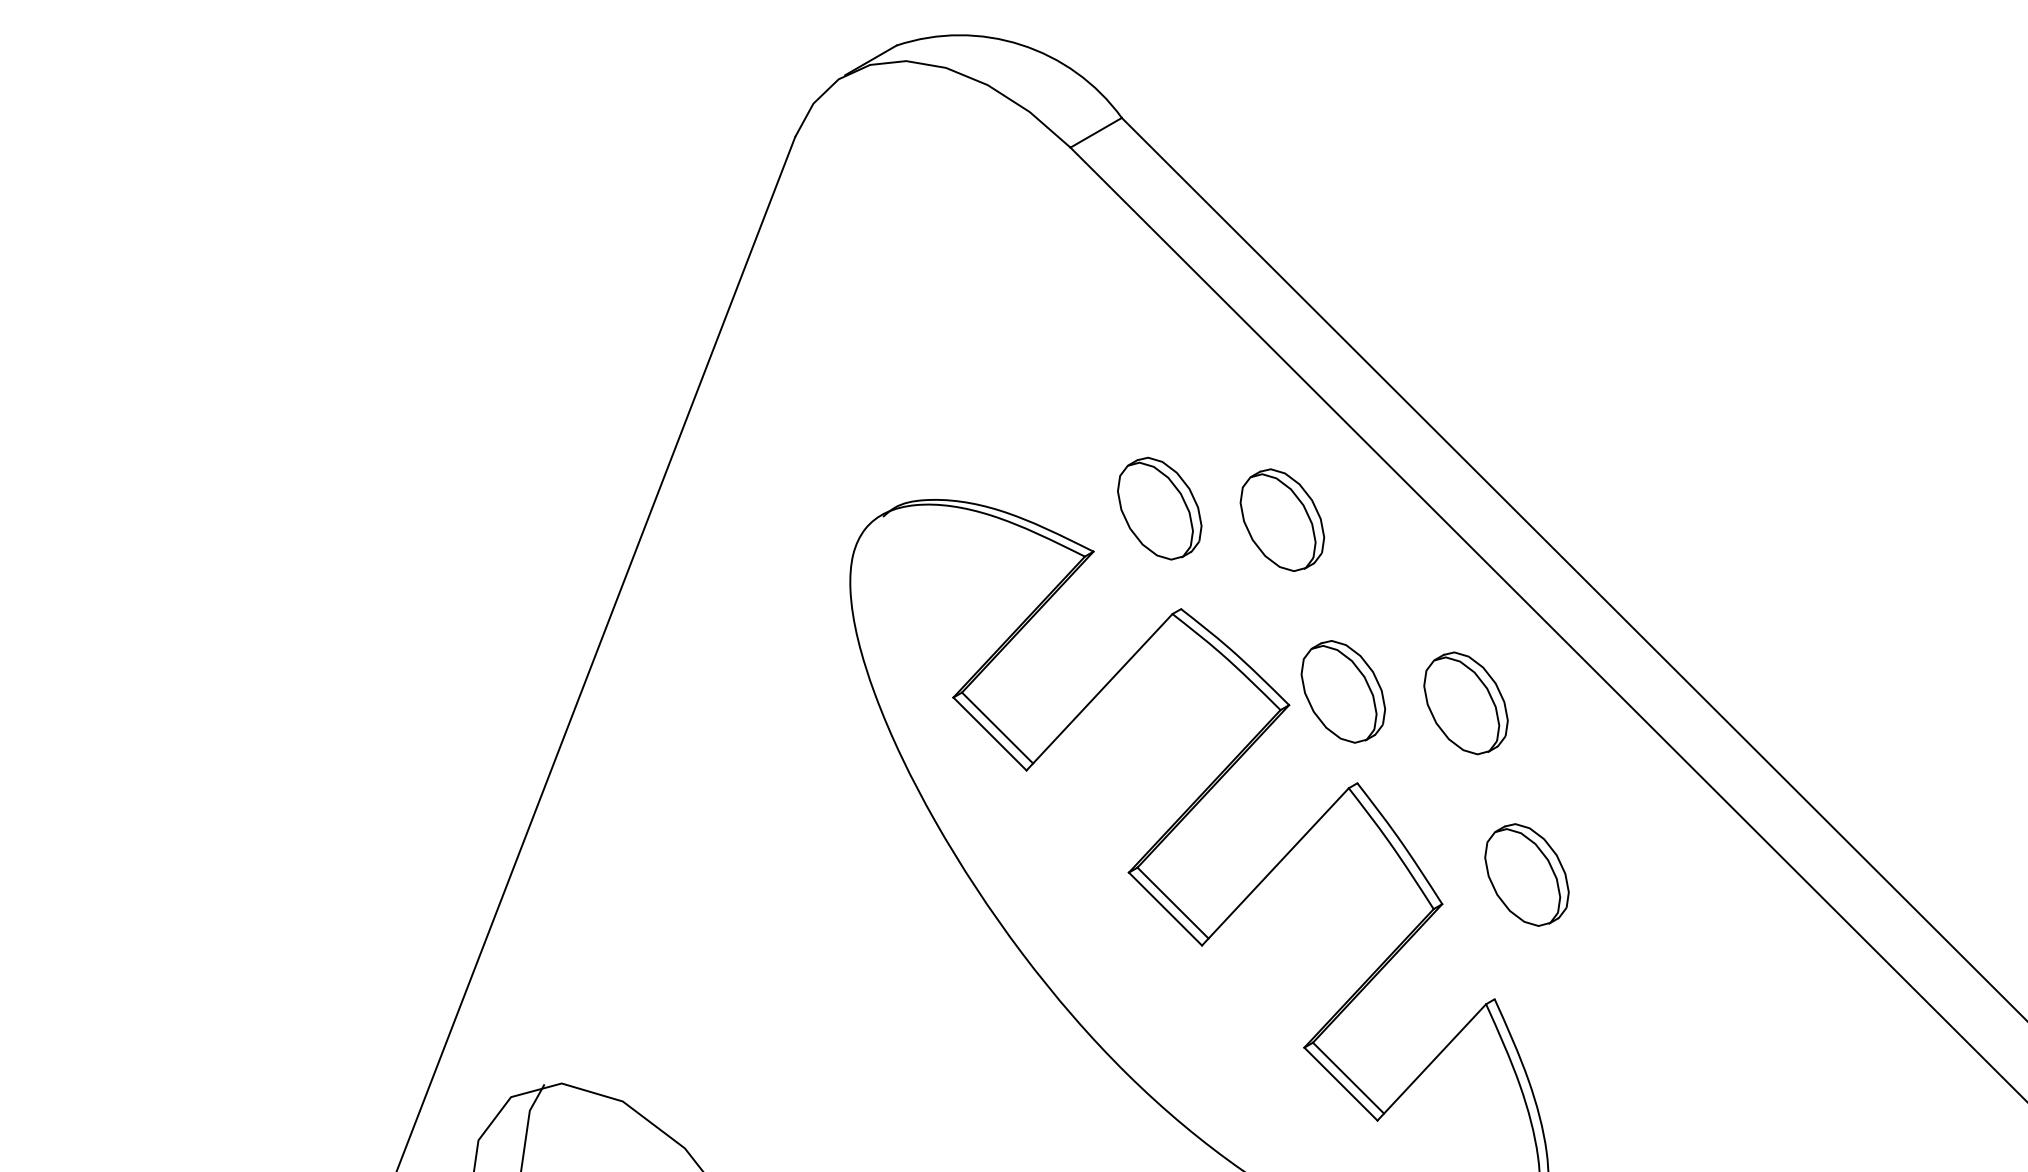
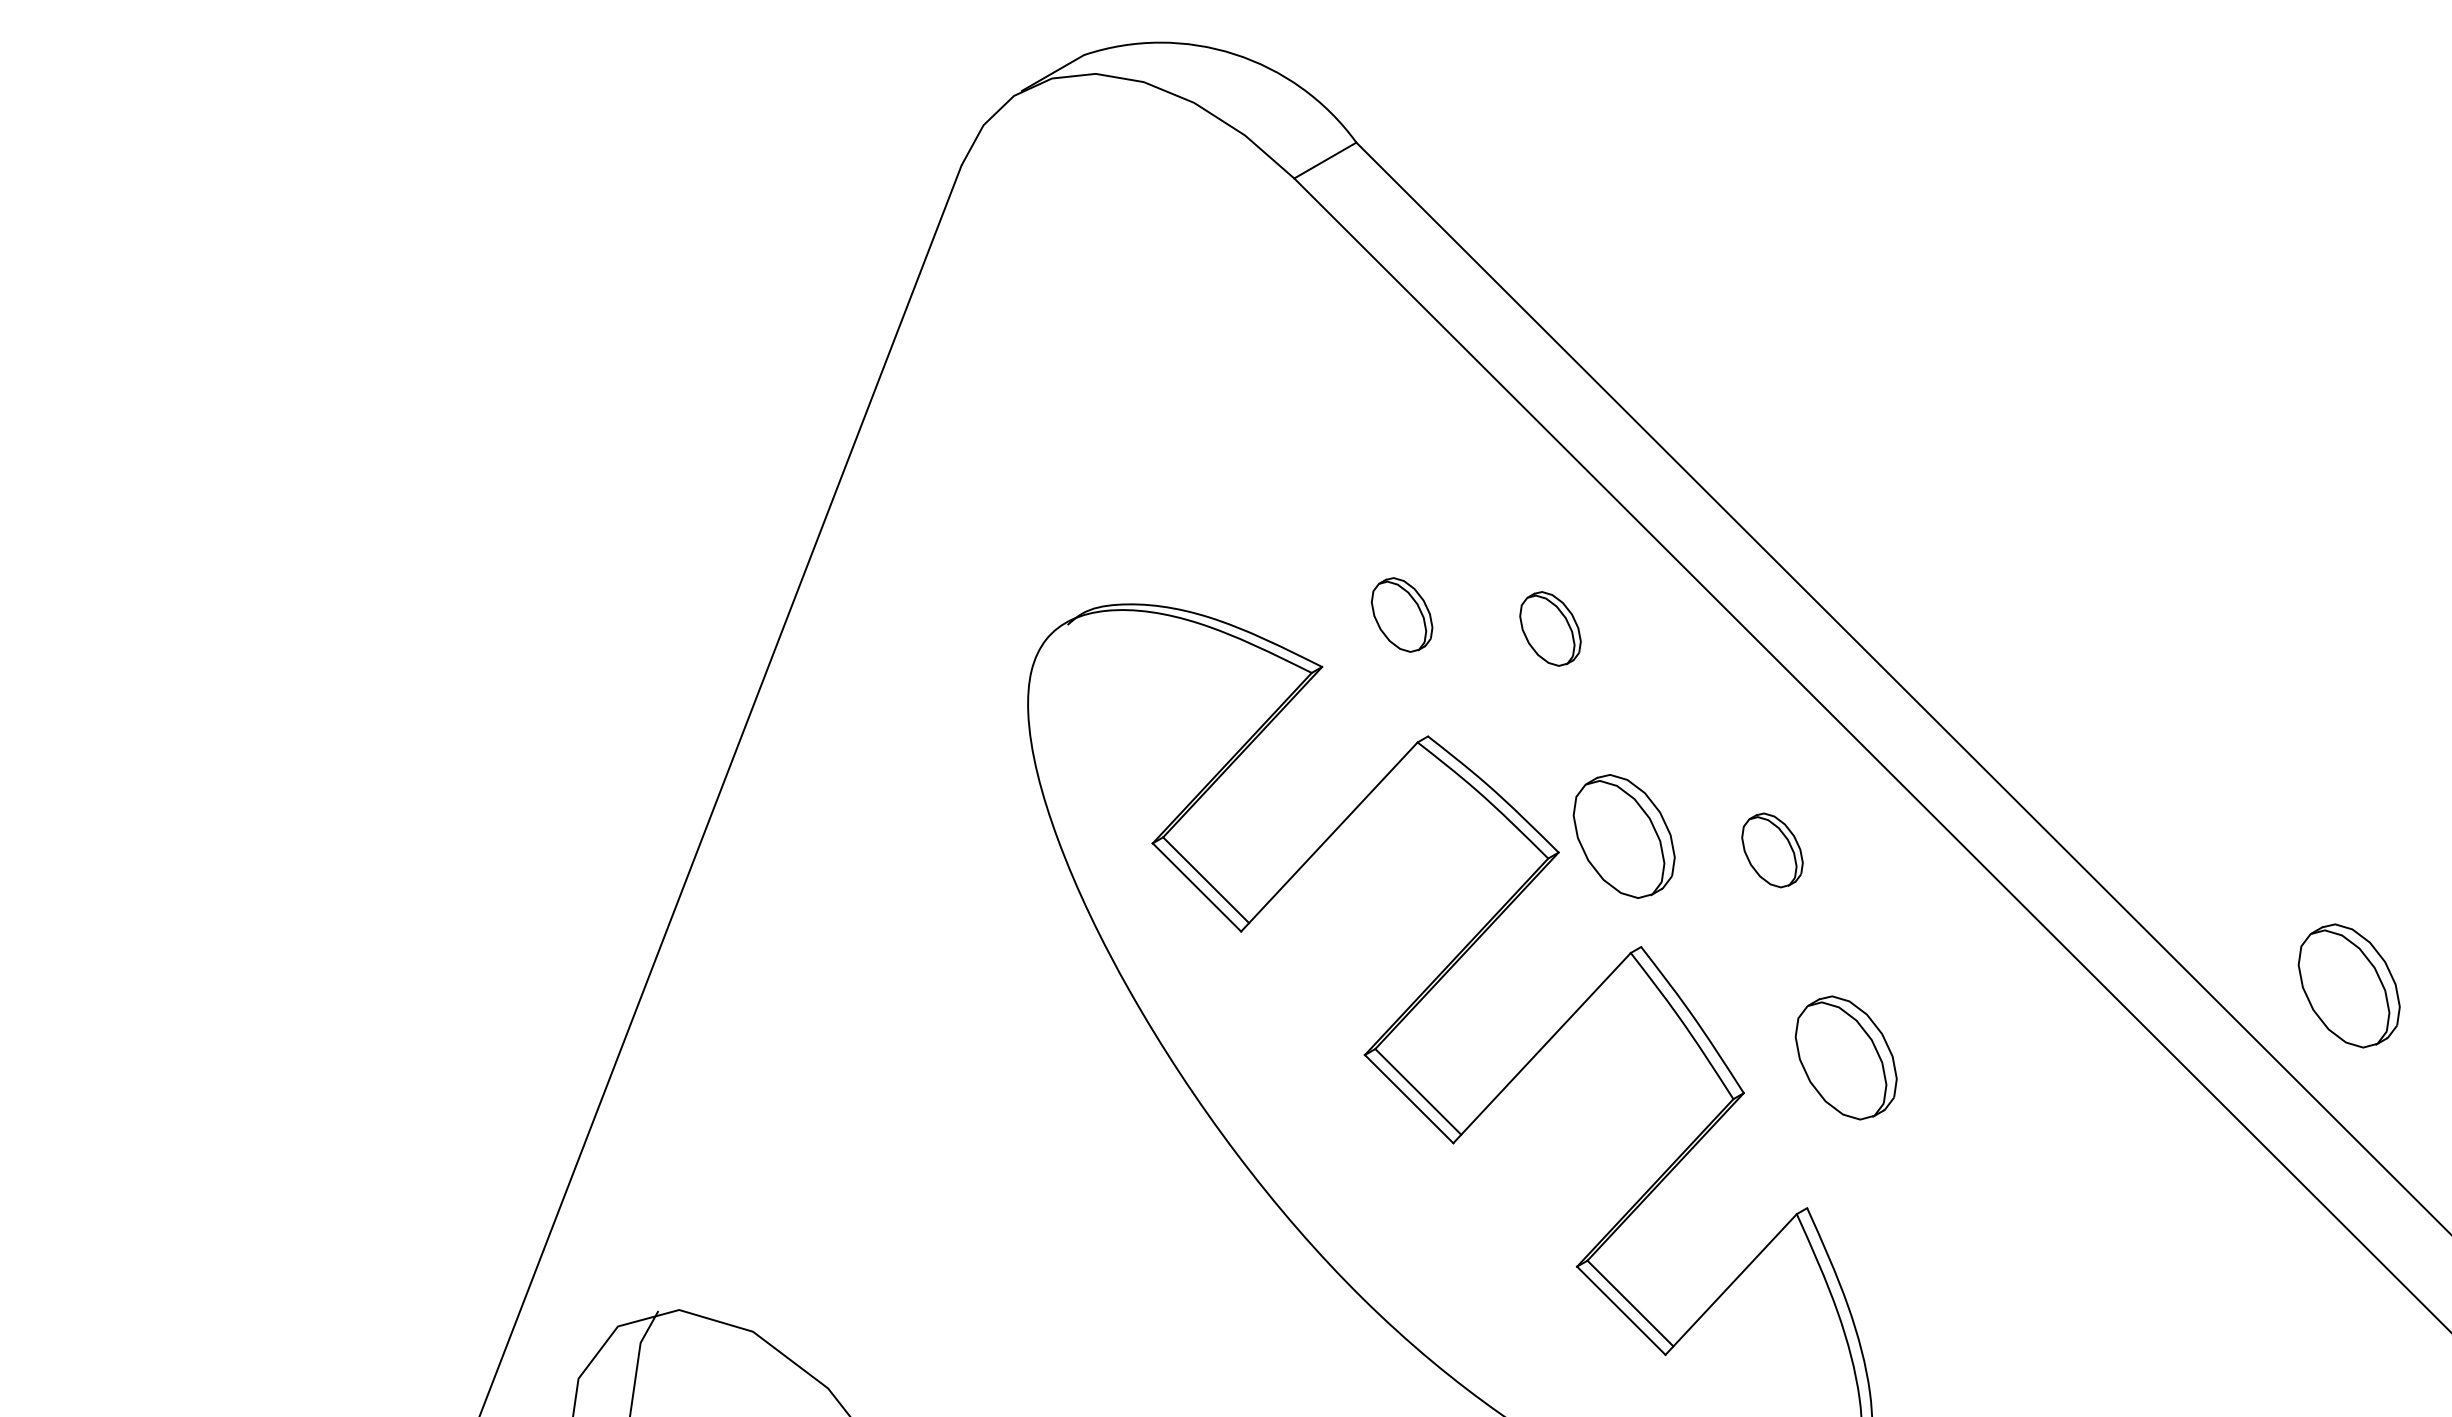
part: (1159, 508) -> (1401, 614), size x0.6
part: (1282, 519) -> (1550, 628), size x0.6
part: (1466, 703) -> (1772, 850), size x0.6
part: (1942, 815) -> (2348, 985), added

